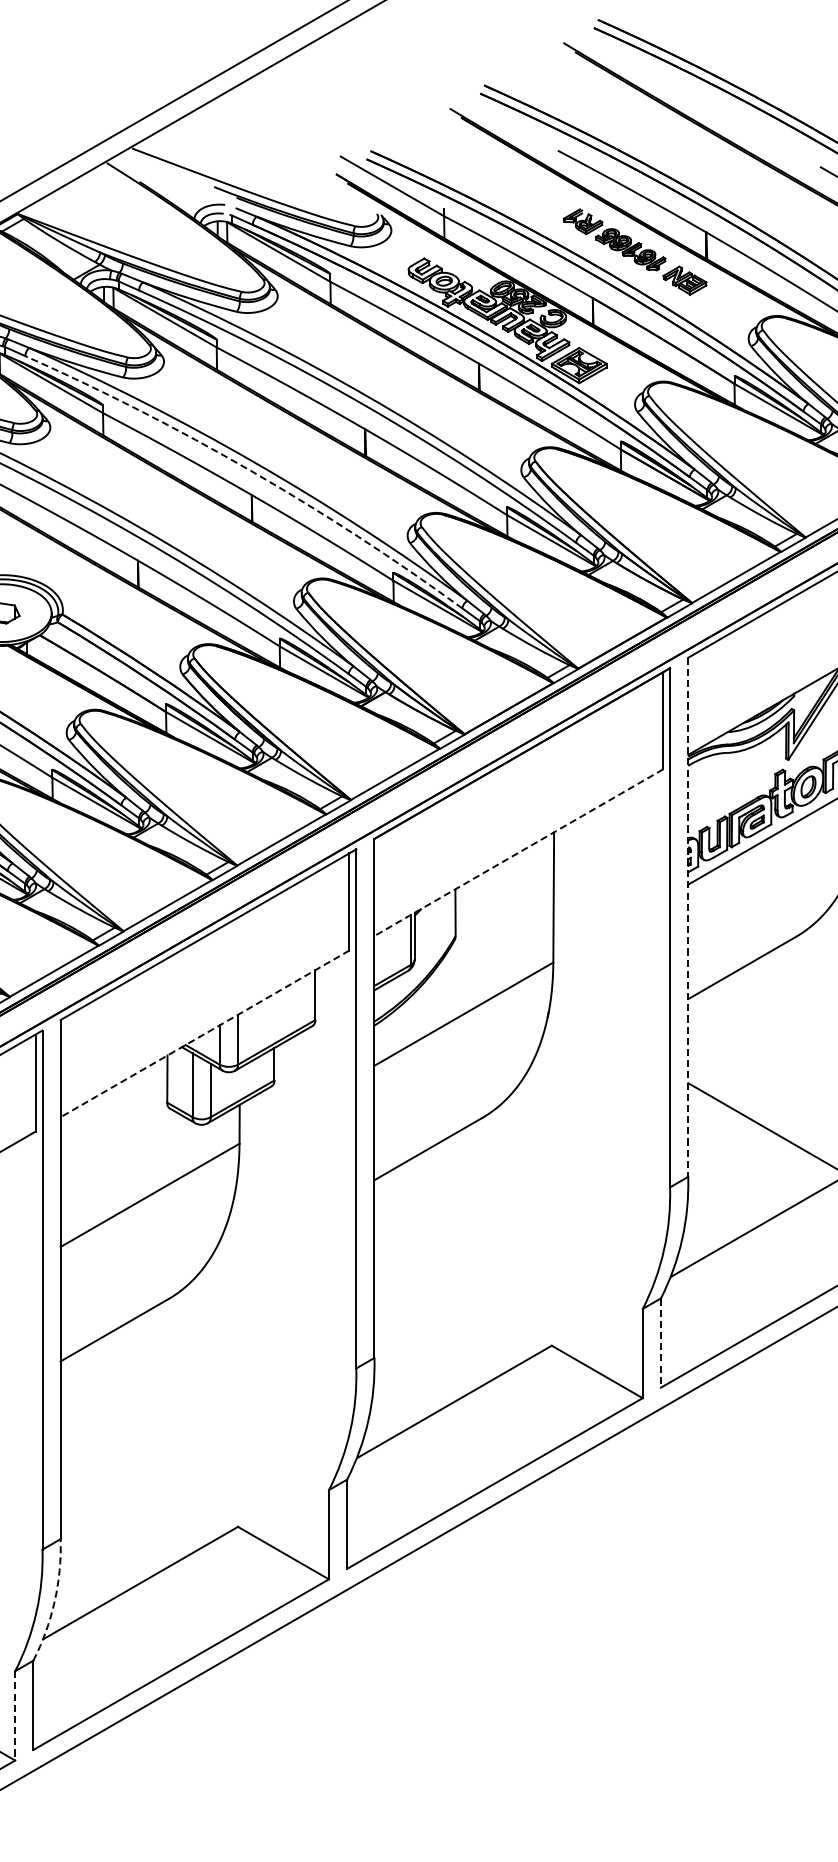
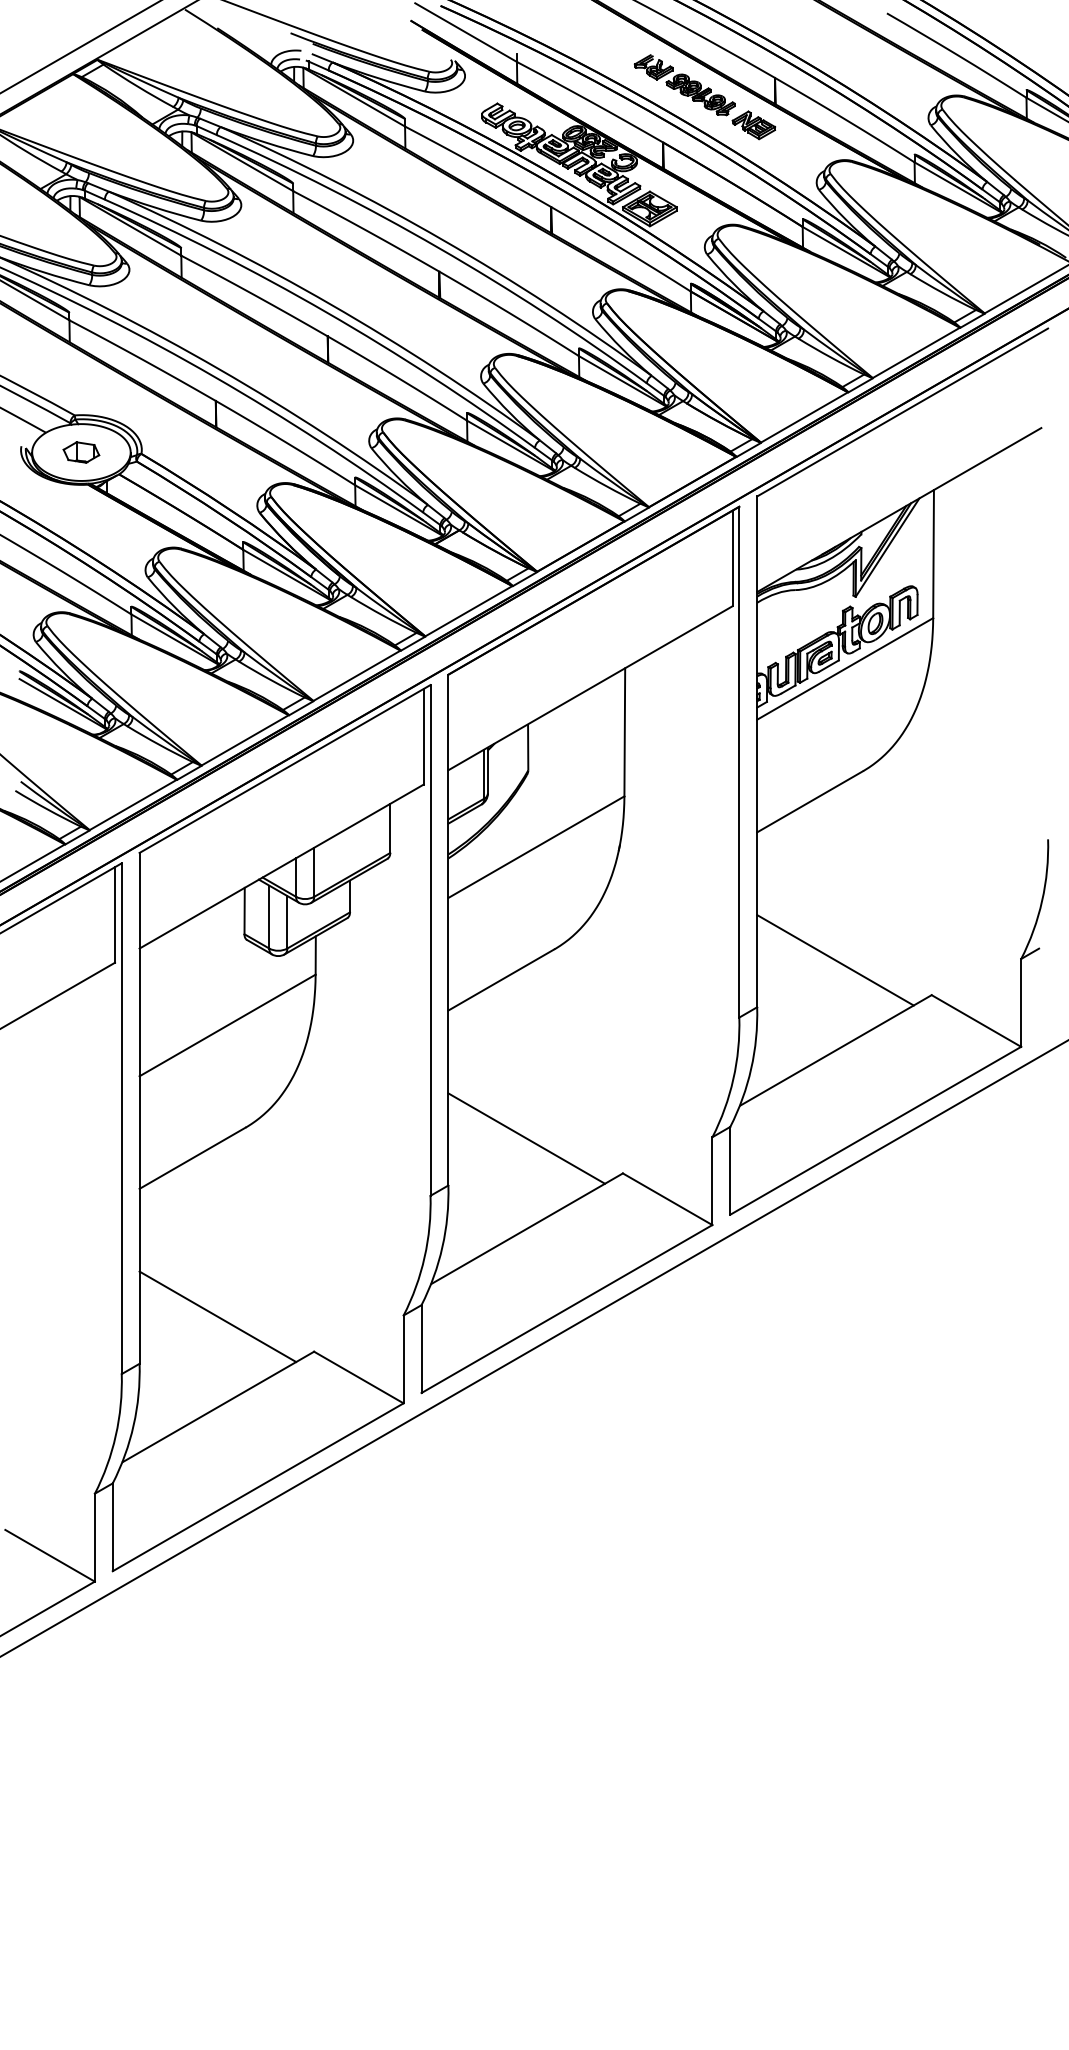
arc: (250, 470) -> (326, 312), dashed -> solid
line: (518, 852) -> (590, 688), dashed -> solid
line: (688, 917) -> (757, 752), dashed -> solid
line: (204, 1033) -> (281, 866), dashed -> solid
line: (453, 1310) -> (526, 1138), added
line: (661, 1342) -> (730, 1170), dashed -> solid
line: (139, 1491) -> (217, 1316), added
arc: (54, 1601) -> (133, 1425), dashed -> solid
line: (14, 1715) -> (94, 1537), dashed -> solid

